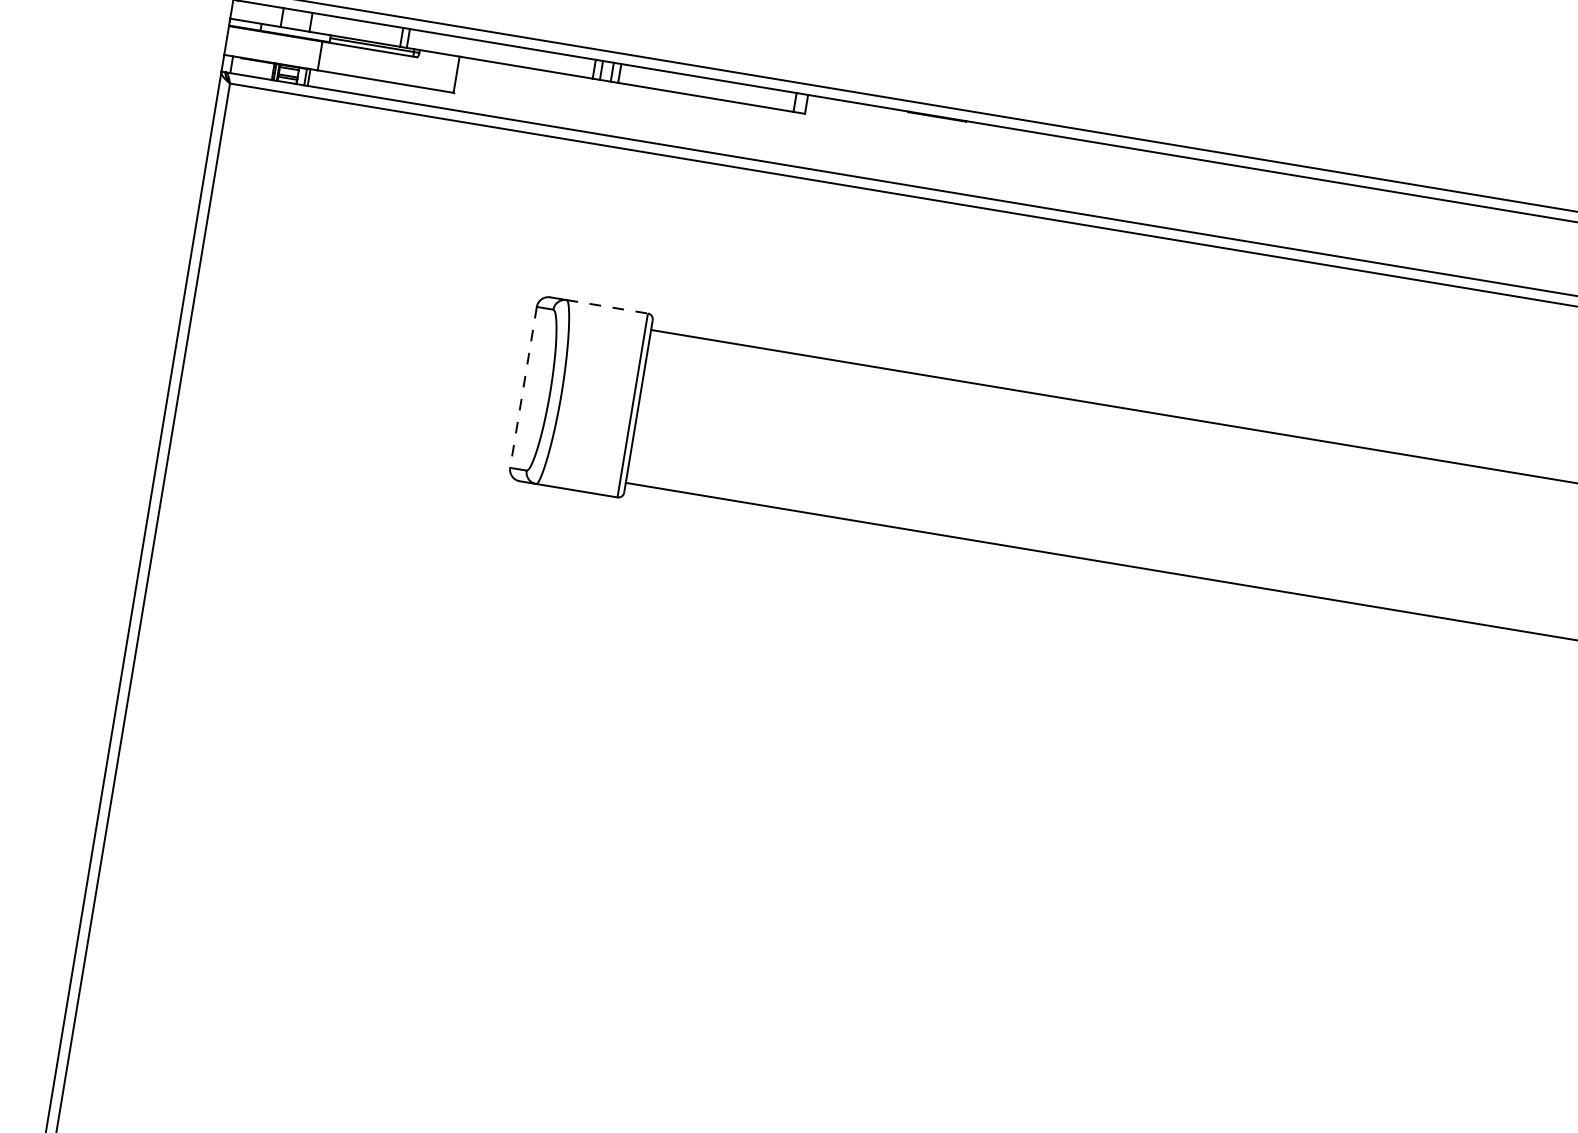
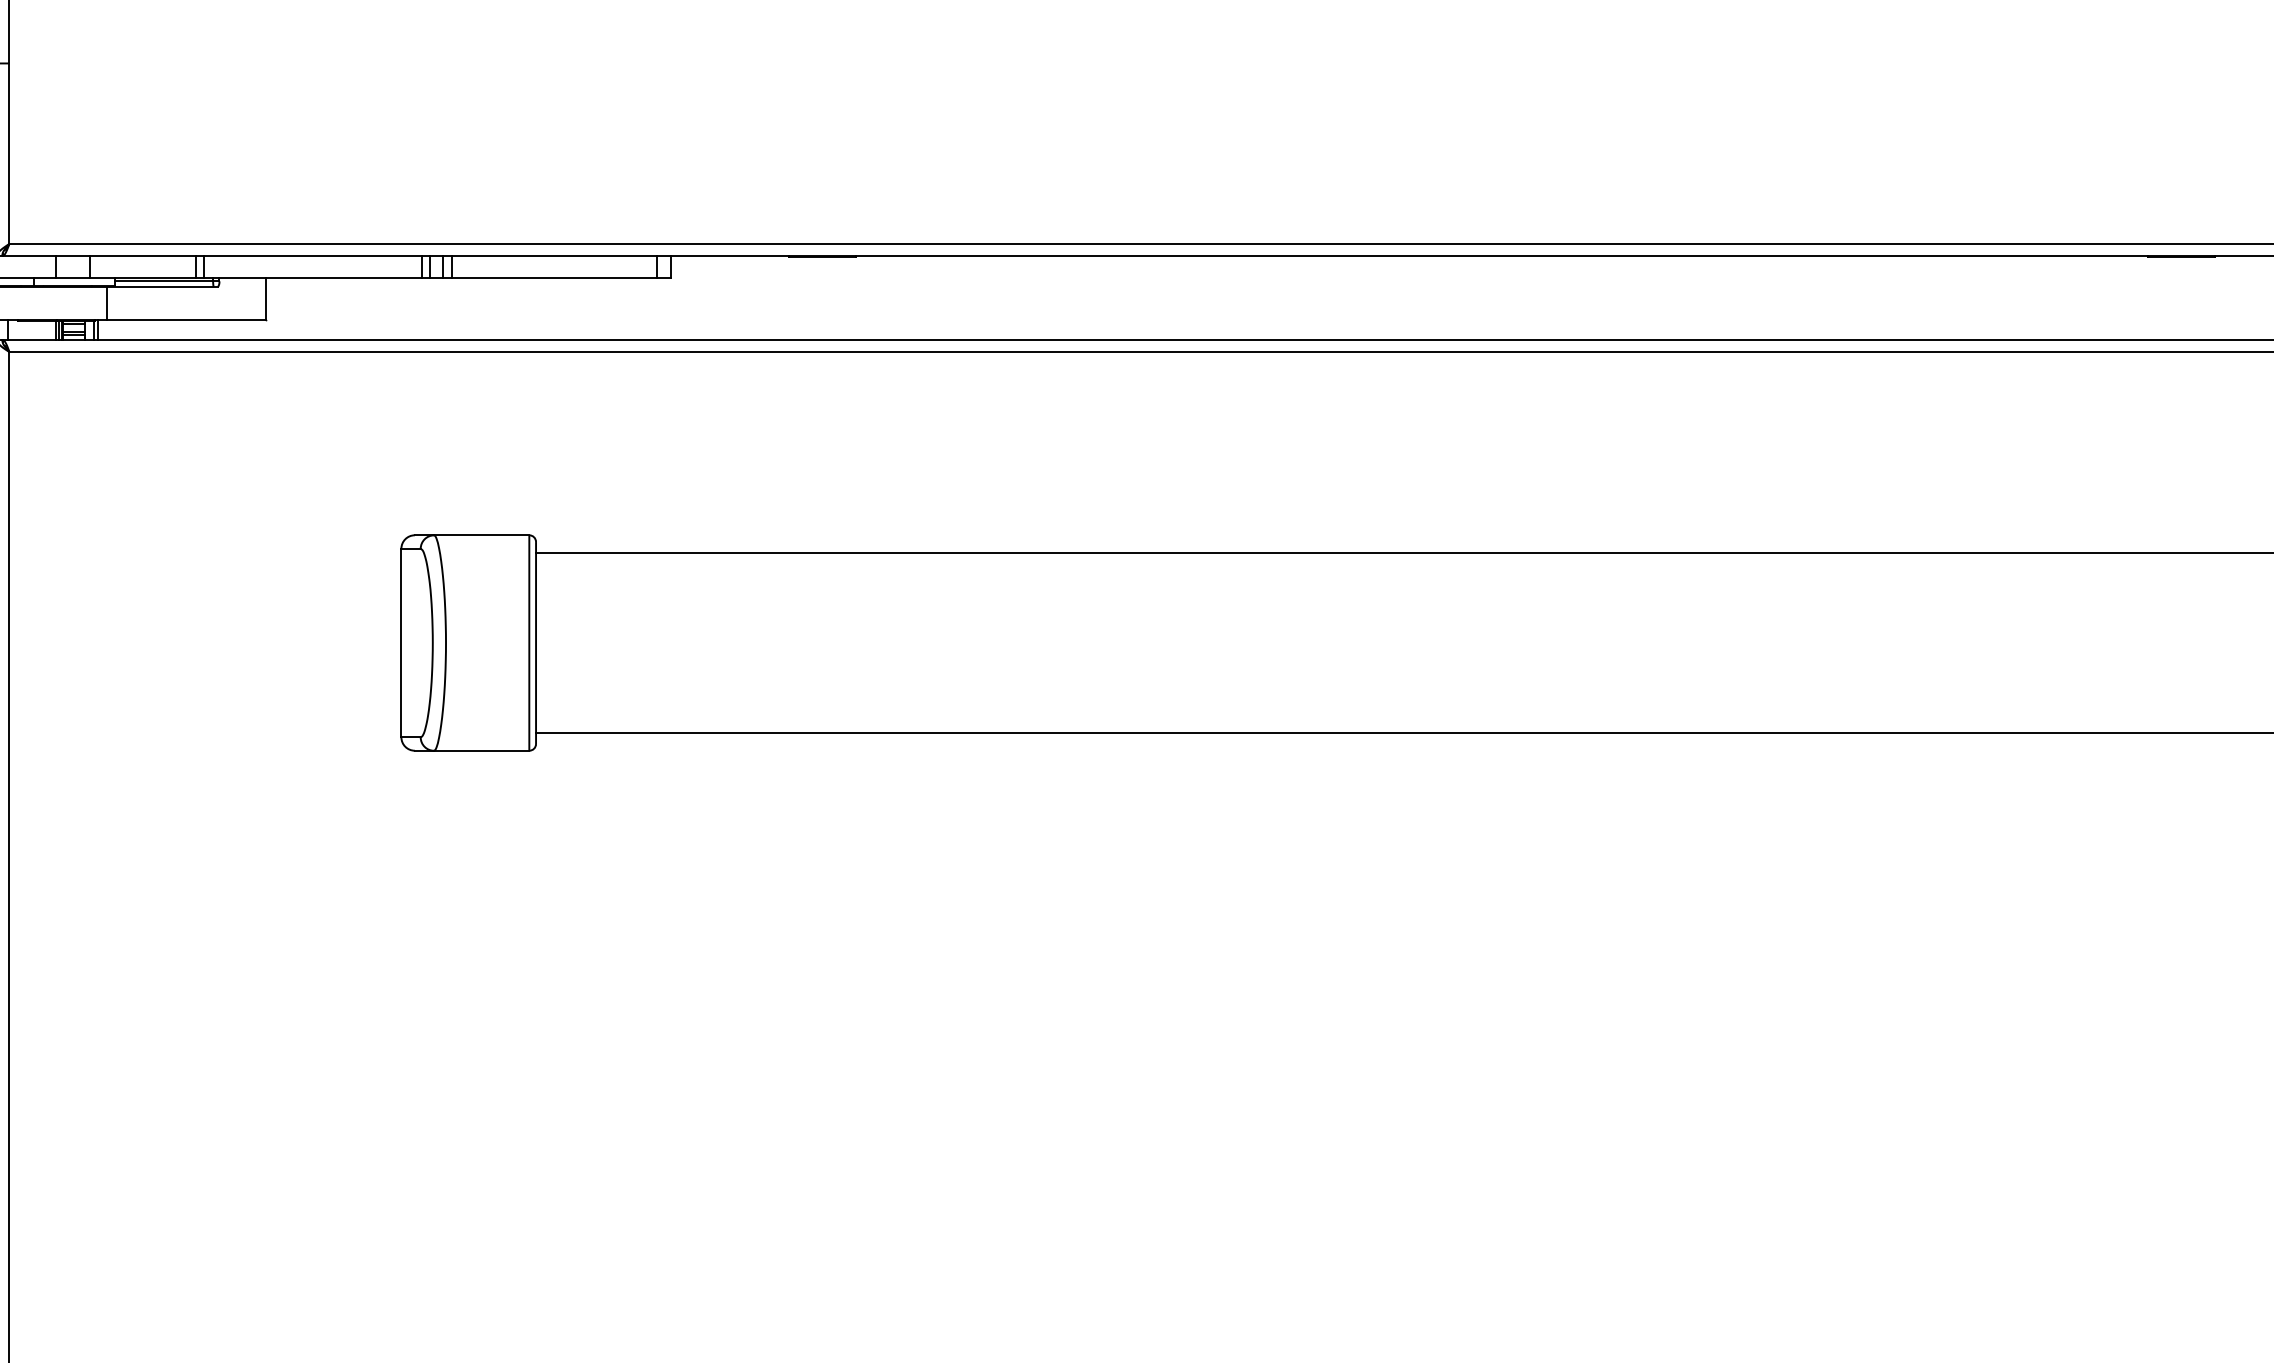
line: (607, 306) -> (481, 535), dashed -> solid
line: (523, 387) -> (401, 643), dashed -> solid

